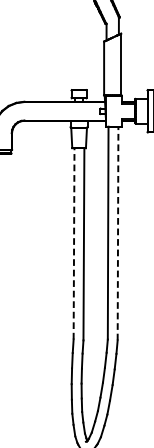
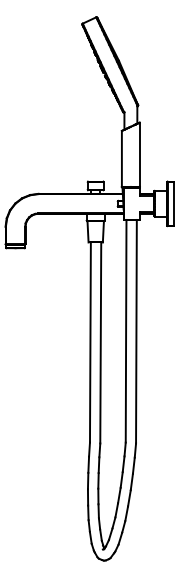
line: (118, 233) -> (136, 331), dashed -> solid
line: (74, 243) -> (90, 342), dashed -> solid

